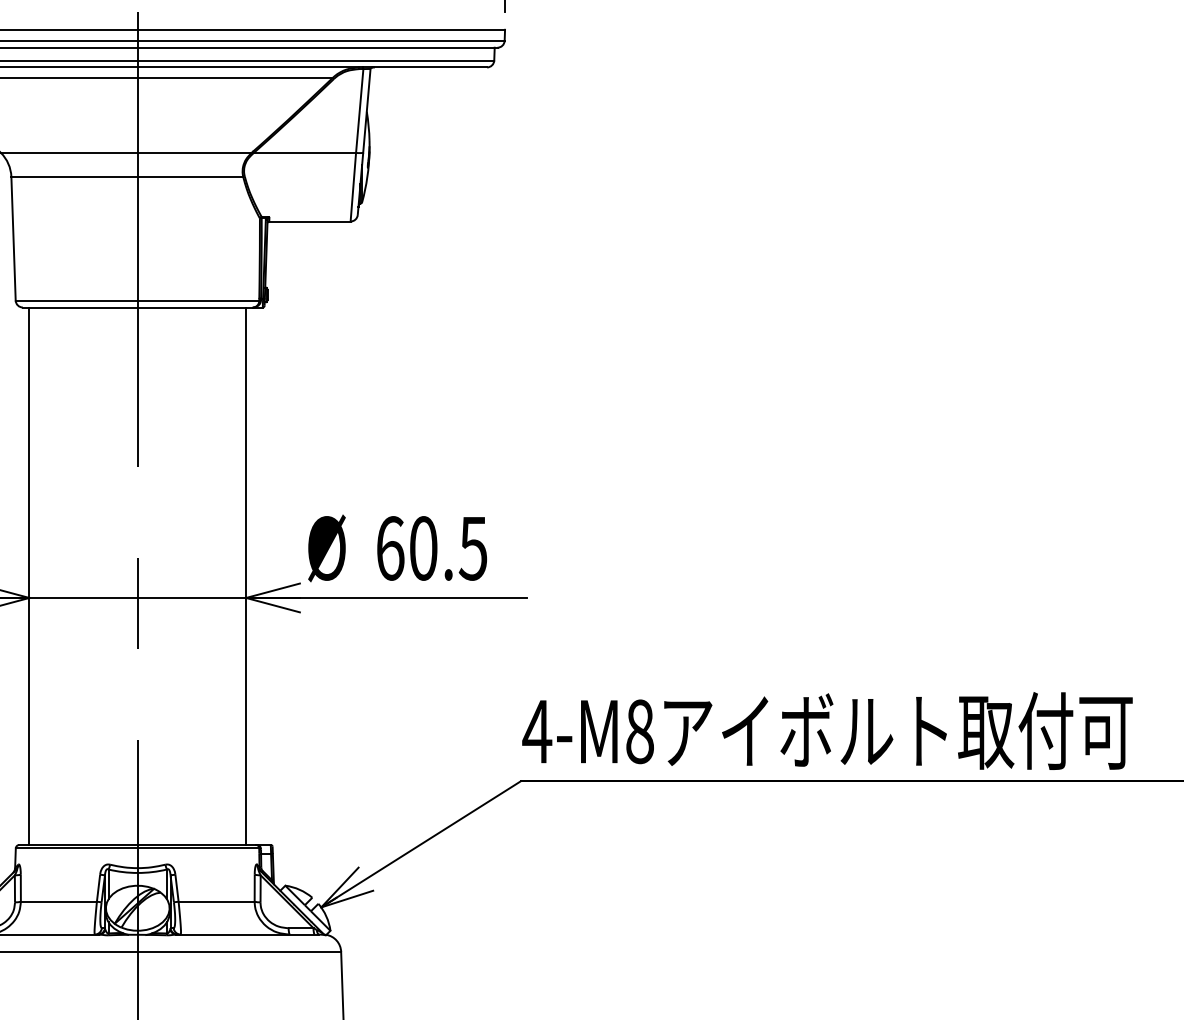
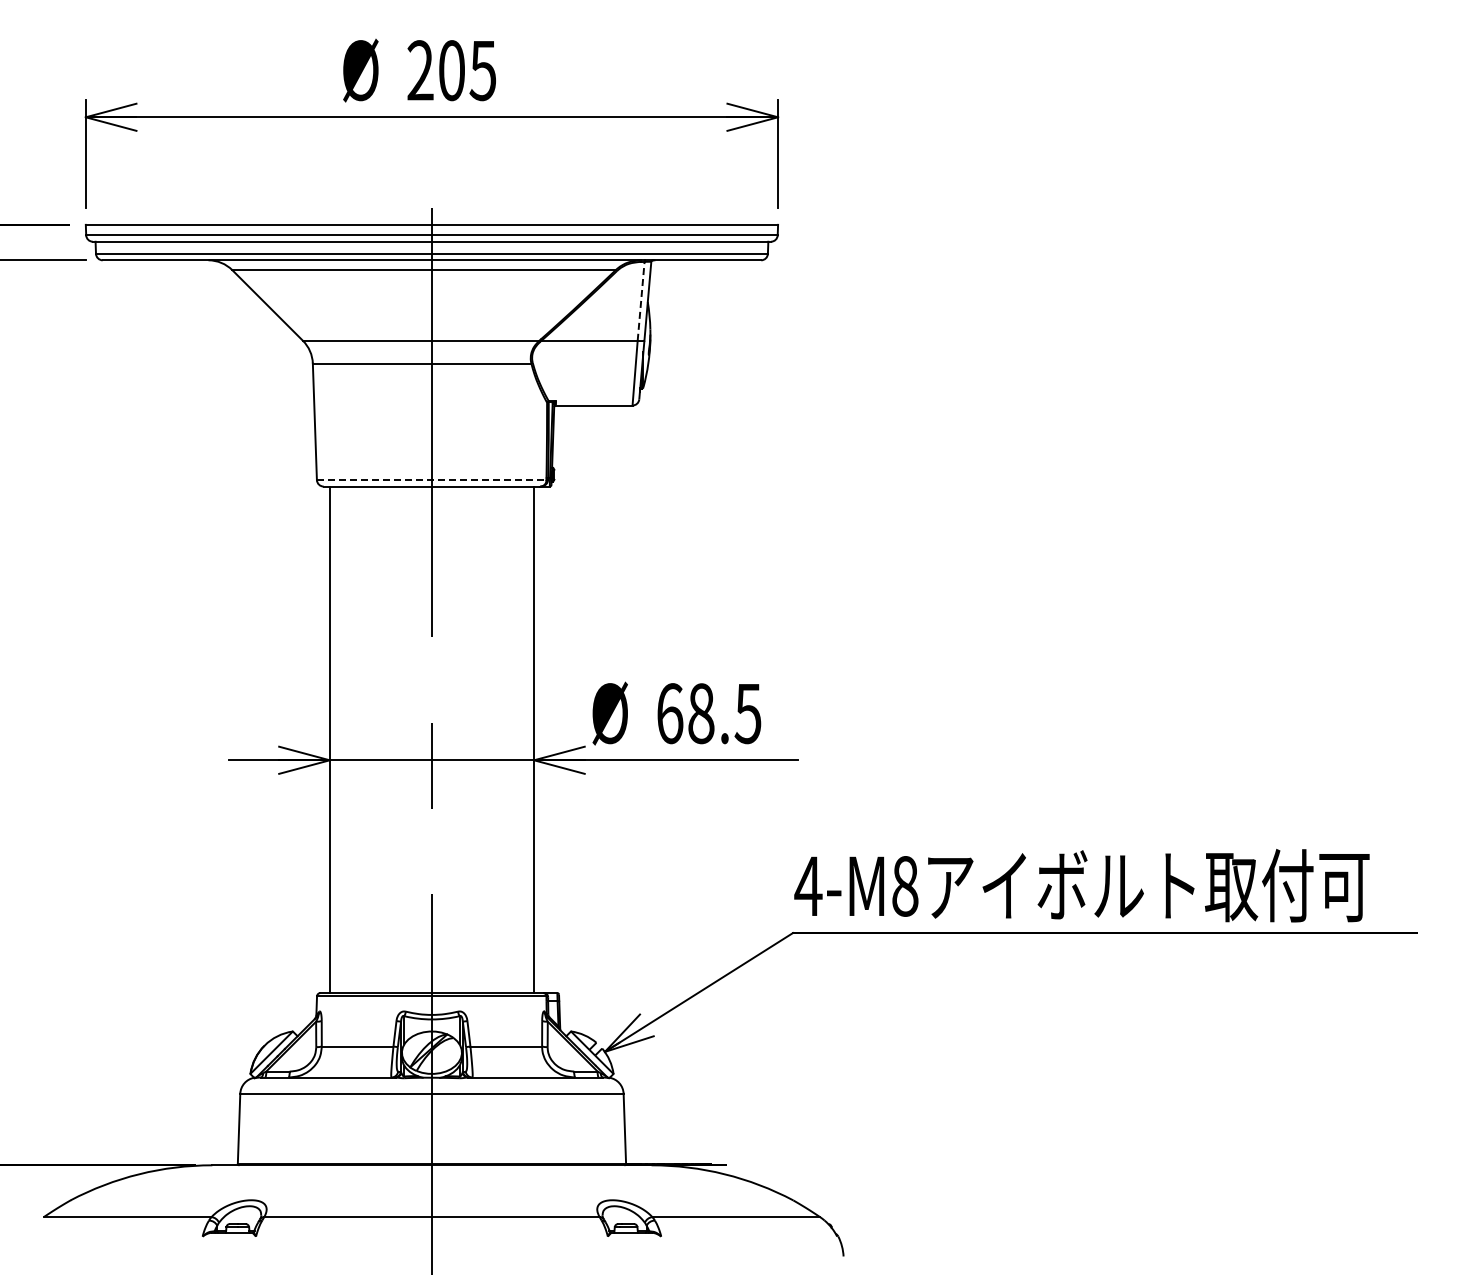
line: (360, 111) -> (641, 301), solid -> dashed
line: (137, 301) -> (431, 480), solid -> dashed
text: (423, 548) -> (701, 713), 60.5 -> 68.5

